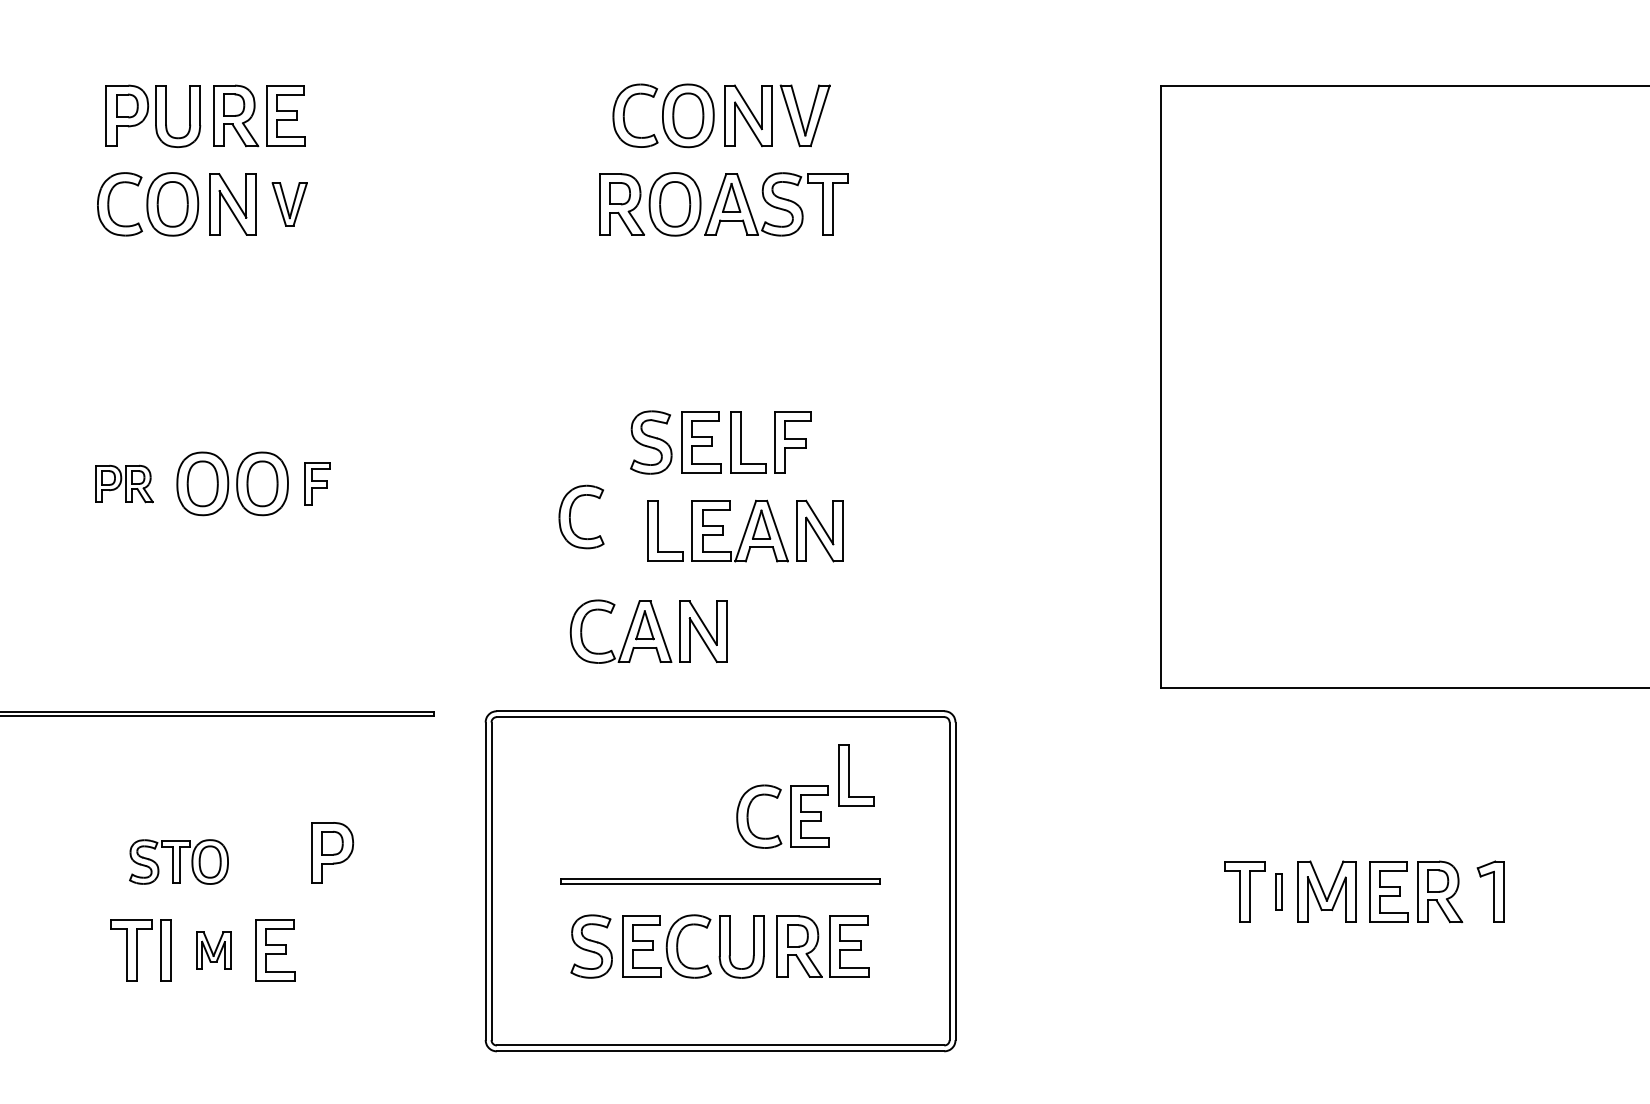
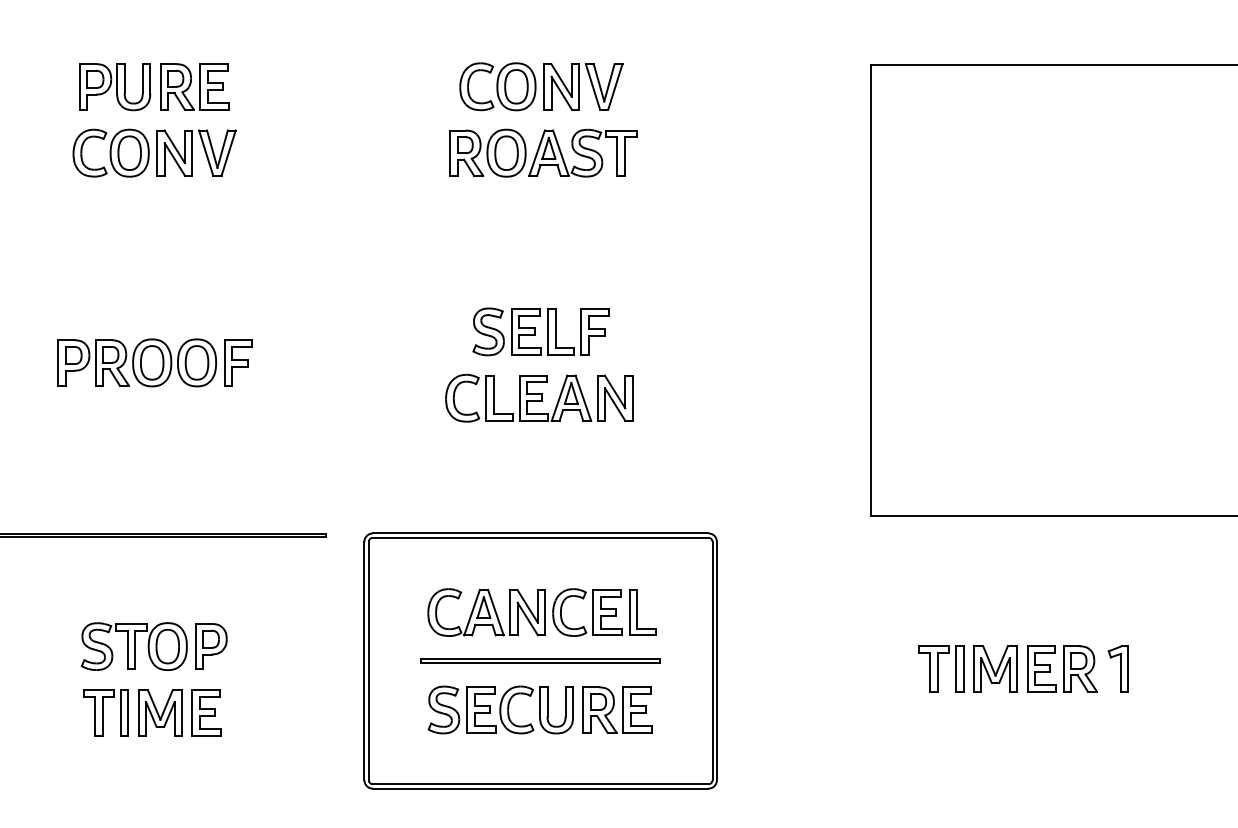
part: (289, 204) -> (217, 153), size x1.43
part: (124, 483) -> (93, 362), size x1.67
part: (317, 483) -> (238, 362), size x1.43
part: (571, 512) -> (455, 394), moved
part: (648, 631) -> (486, 612), moved
part: (849, 775) -> (637, 612), moved
part: (332, 852) -> (211, 646), moved
part: (178, 861) -> (133, 646), size x1.43
part: (1278, 891) -> (959, 668), size x1.67
part: (213, 950) -> (160, 712), size x1.67

